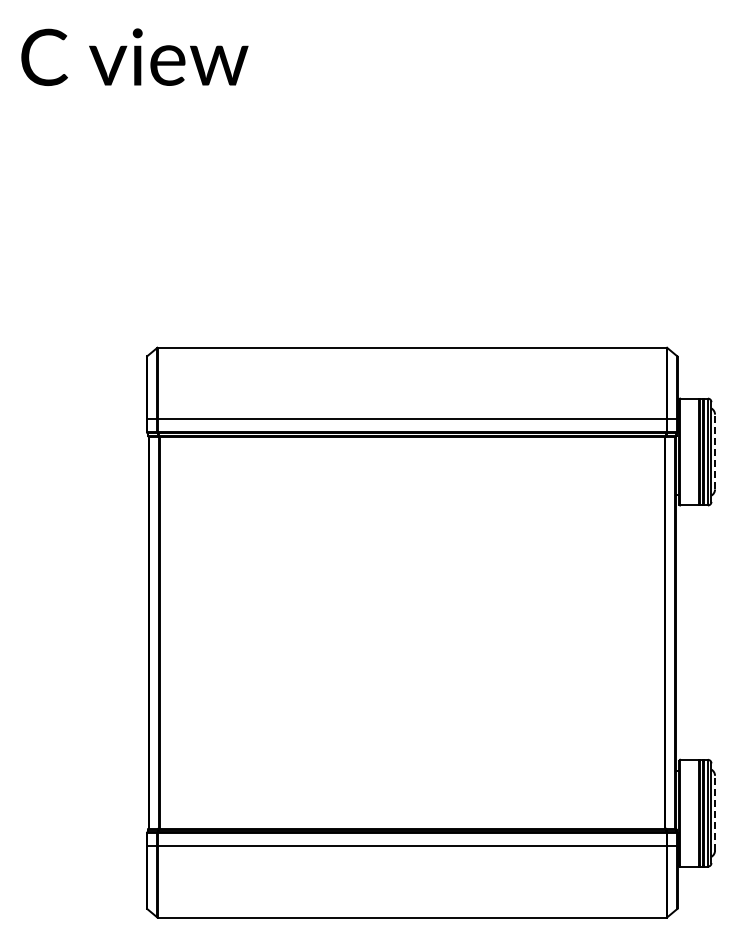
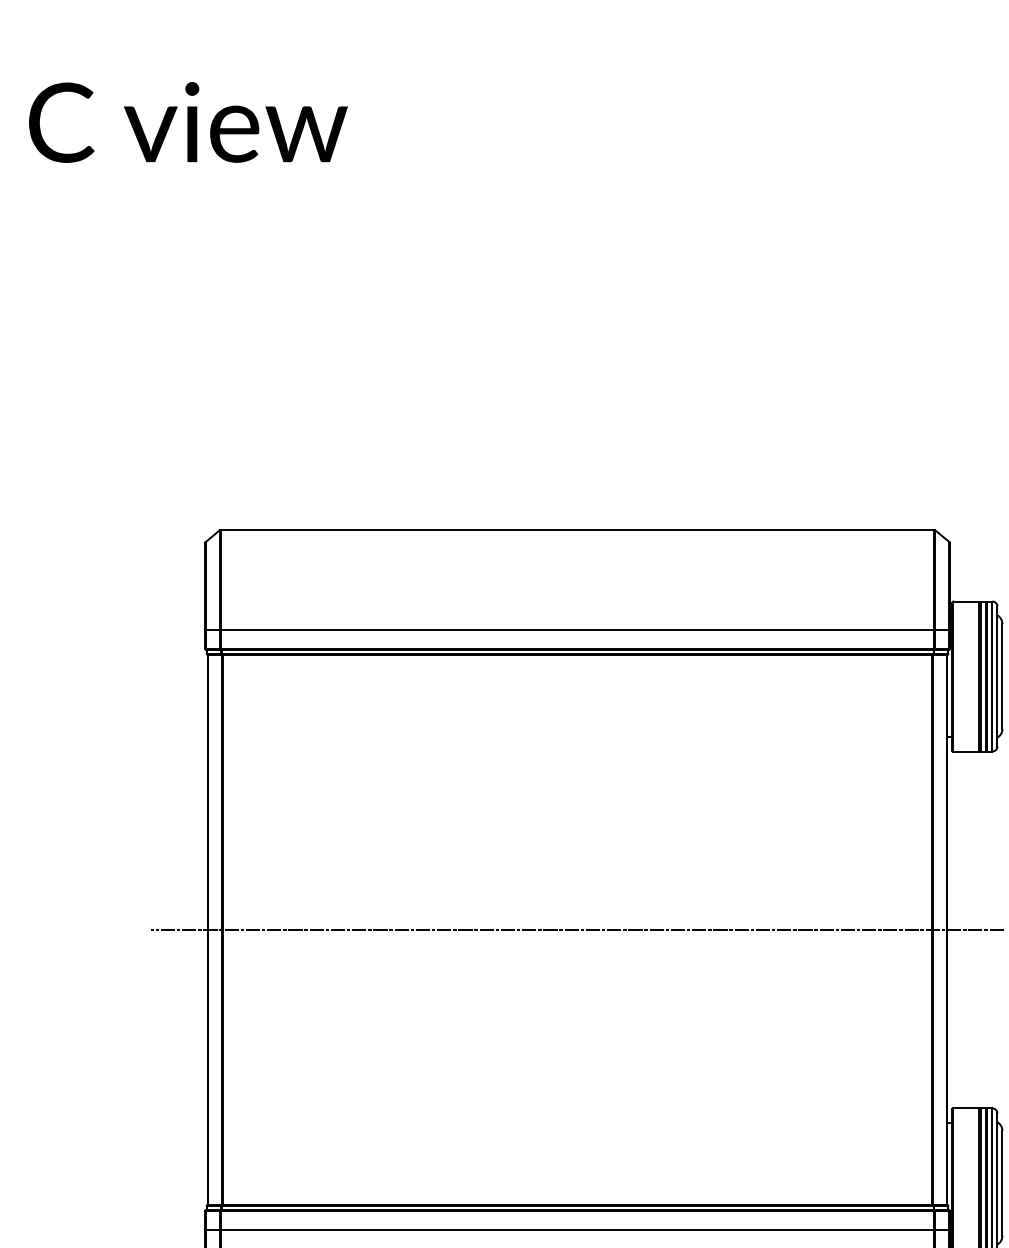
line: (715, 451) -> (1003, 675), dashed -> solid
line: (411, 632) -> (576, 929), added
line: (715, 812) -> (1003, 1182), dashed -> solid

